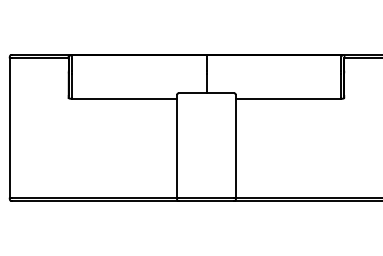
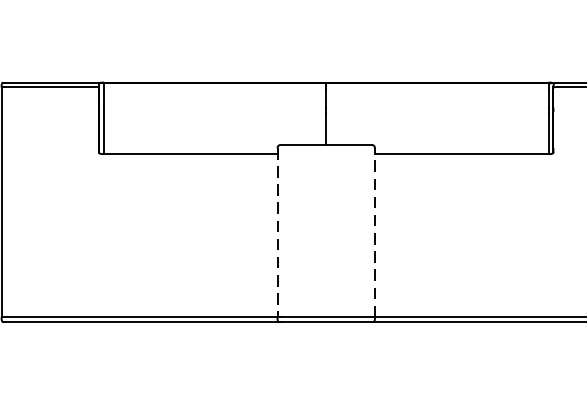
line: (236, 145) -> (375, 231), solid -> dashed
line: (177, 146) -> (278, 232), solid -> dashed

